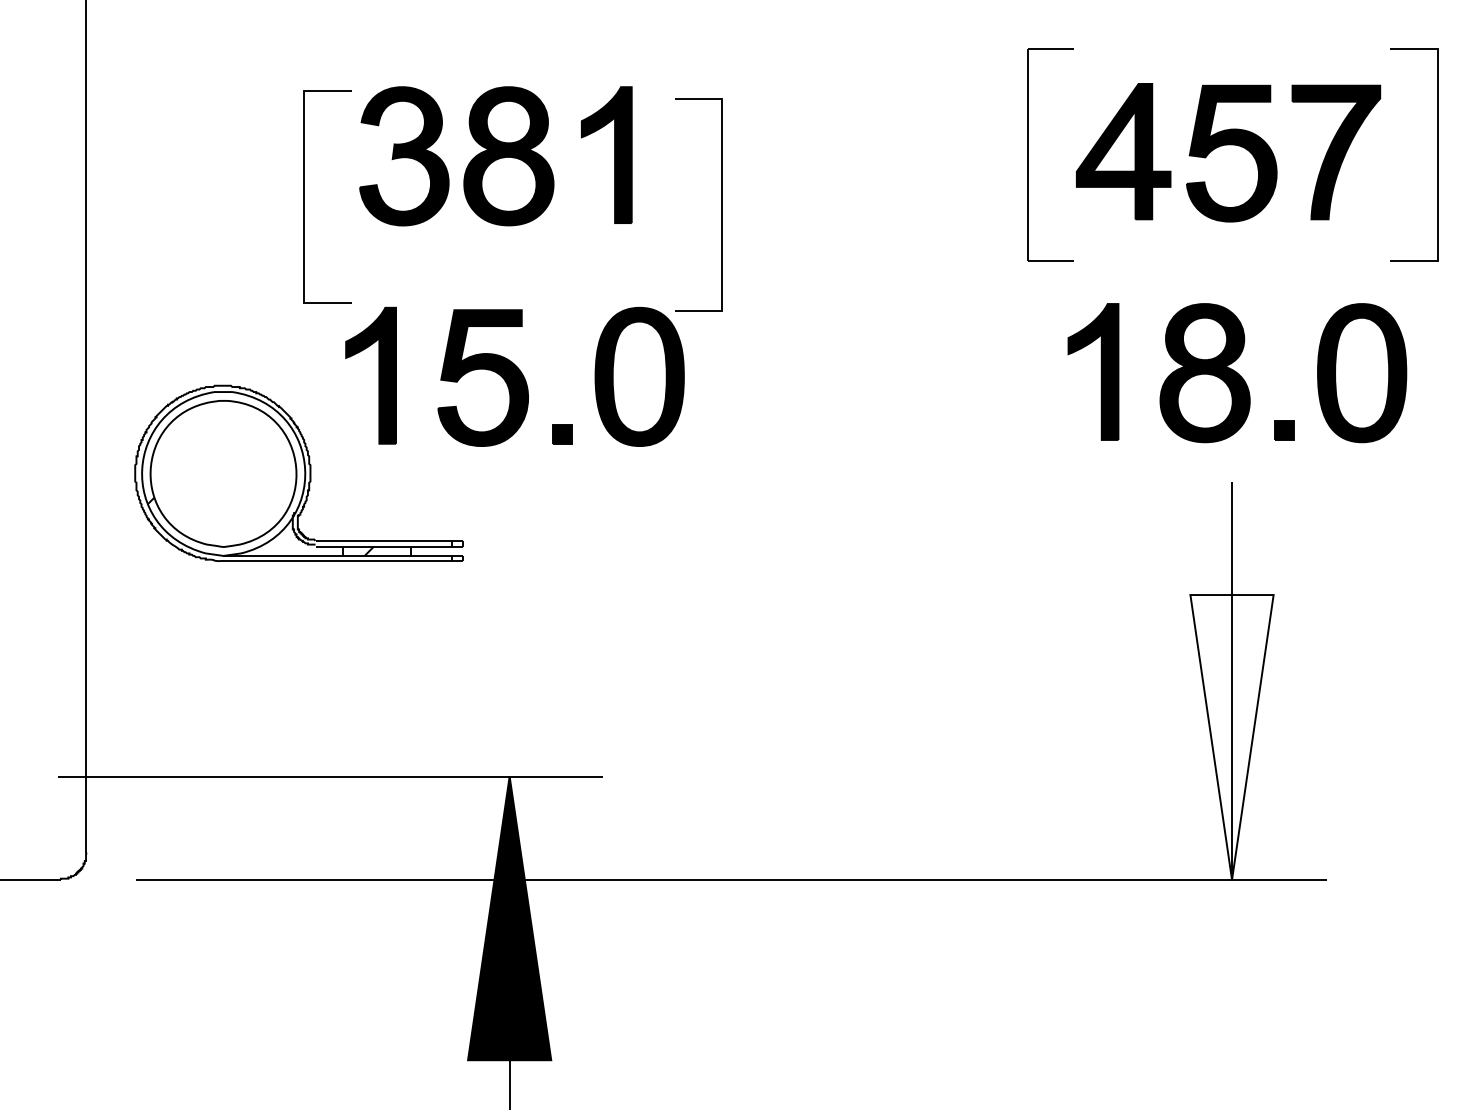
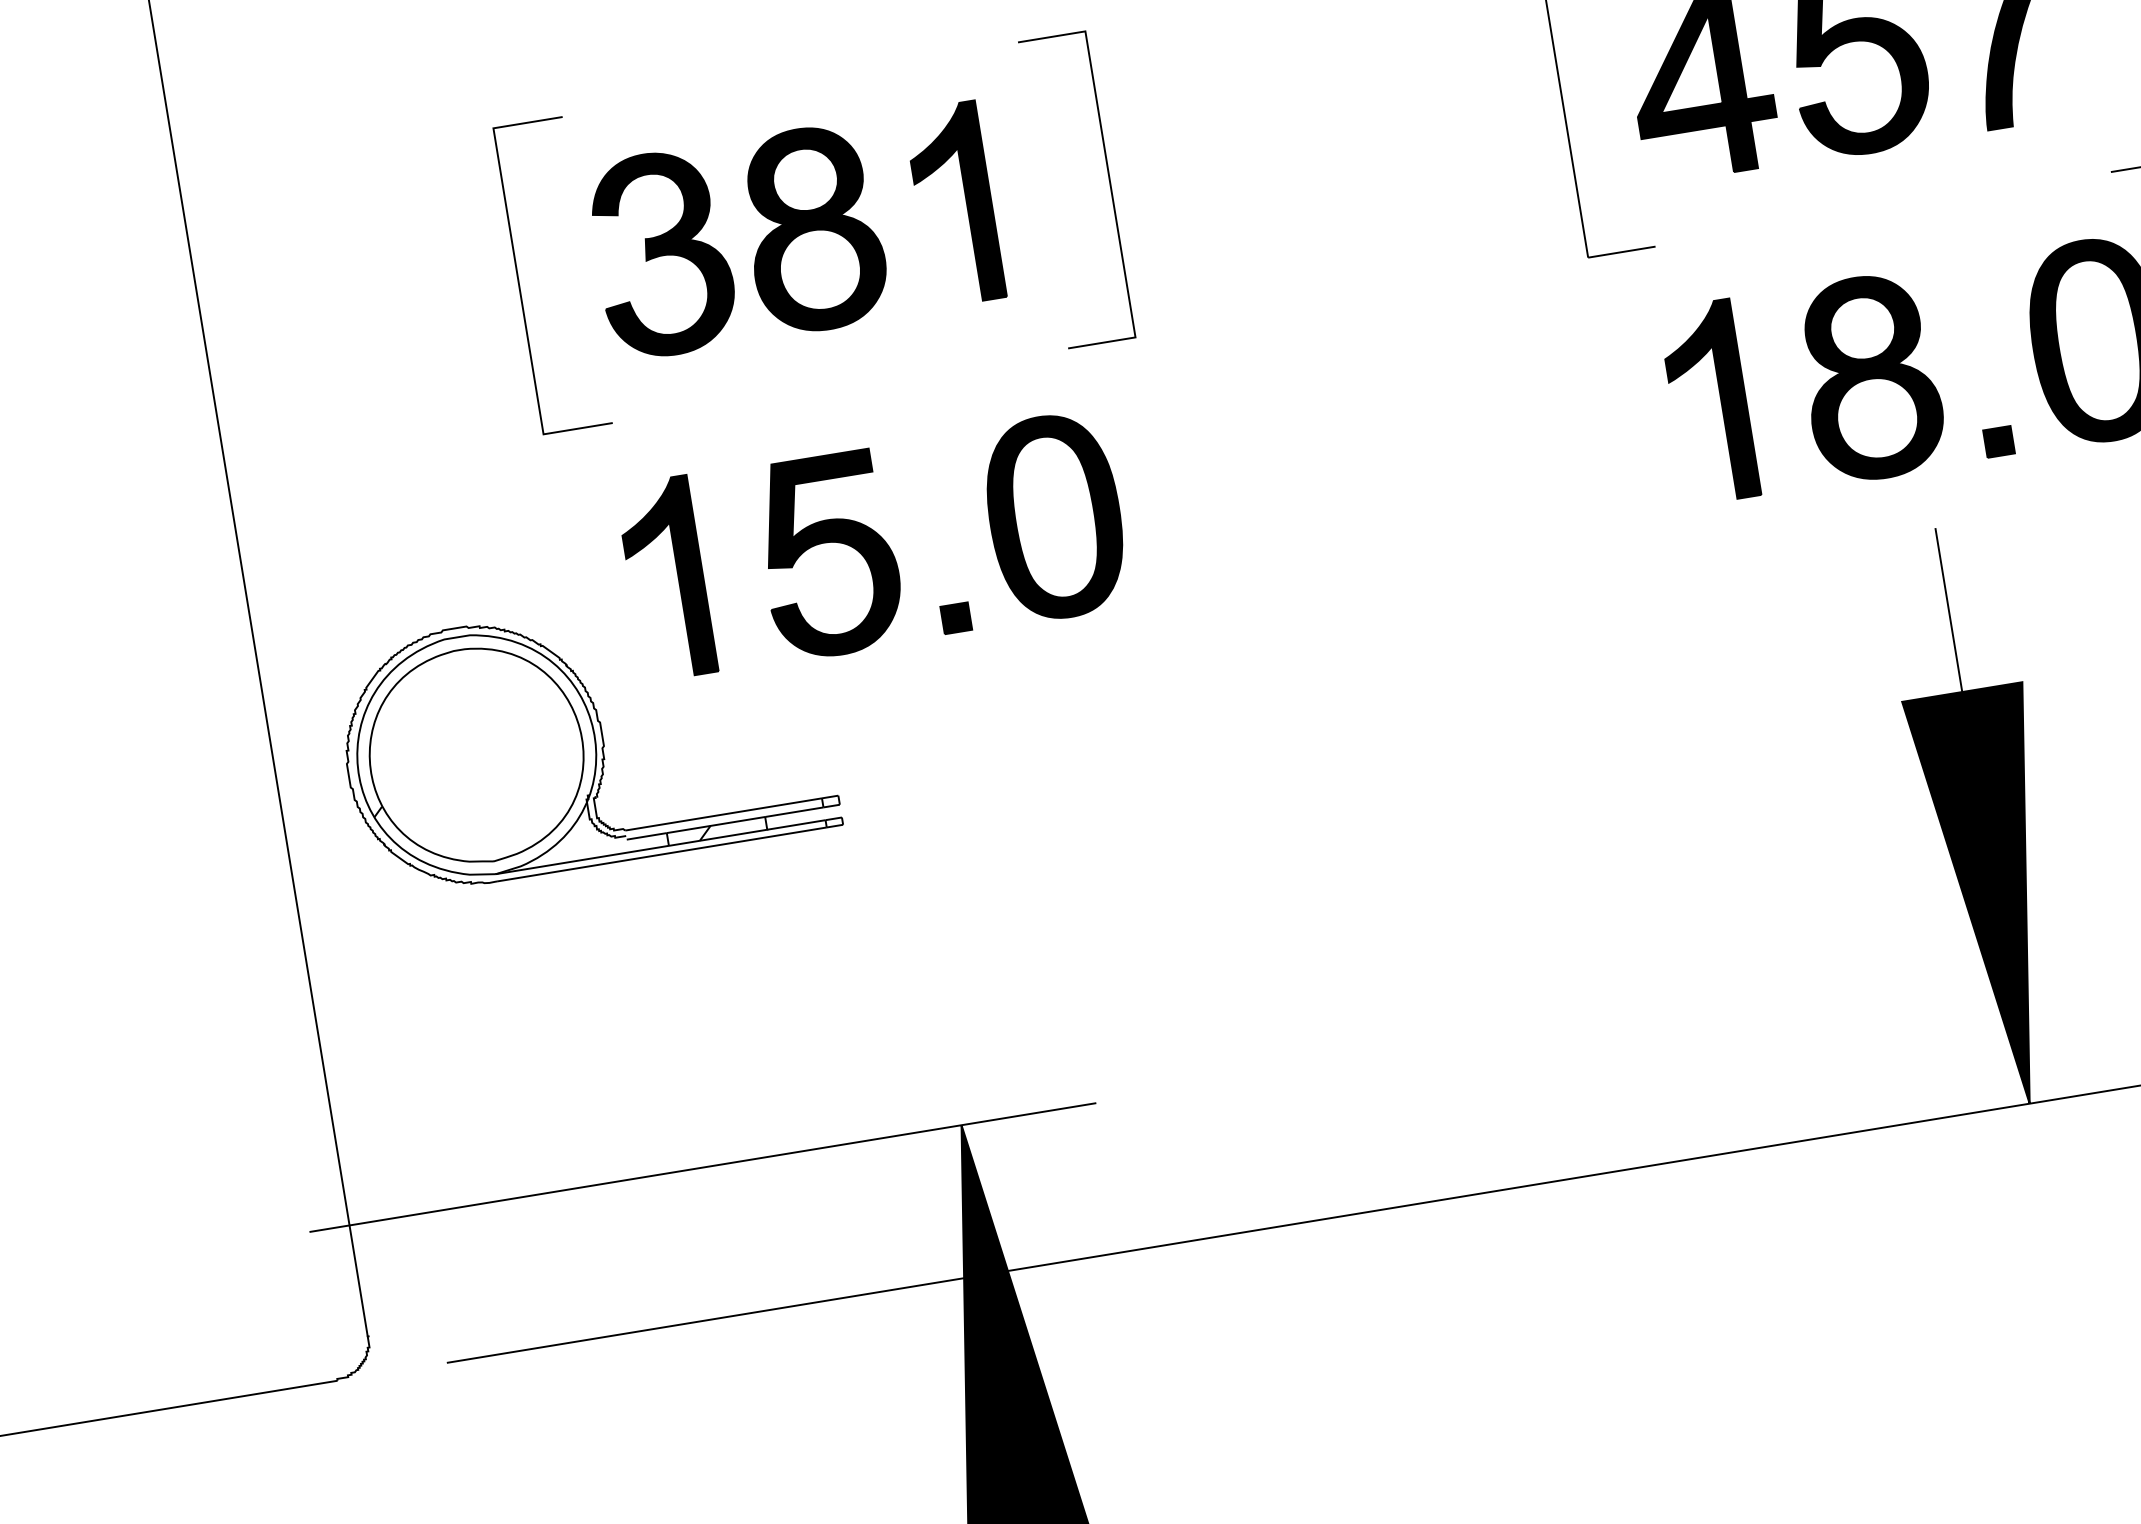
line: (304, 196) -> (518, 280), moved
line: (721, 204) -> (1109, 184), moved
fill: (1231, 737) -> (1995, 898), added

